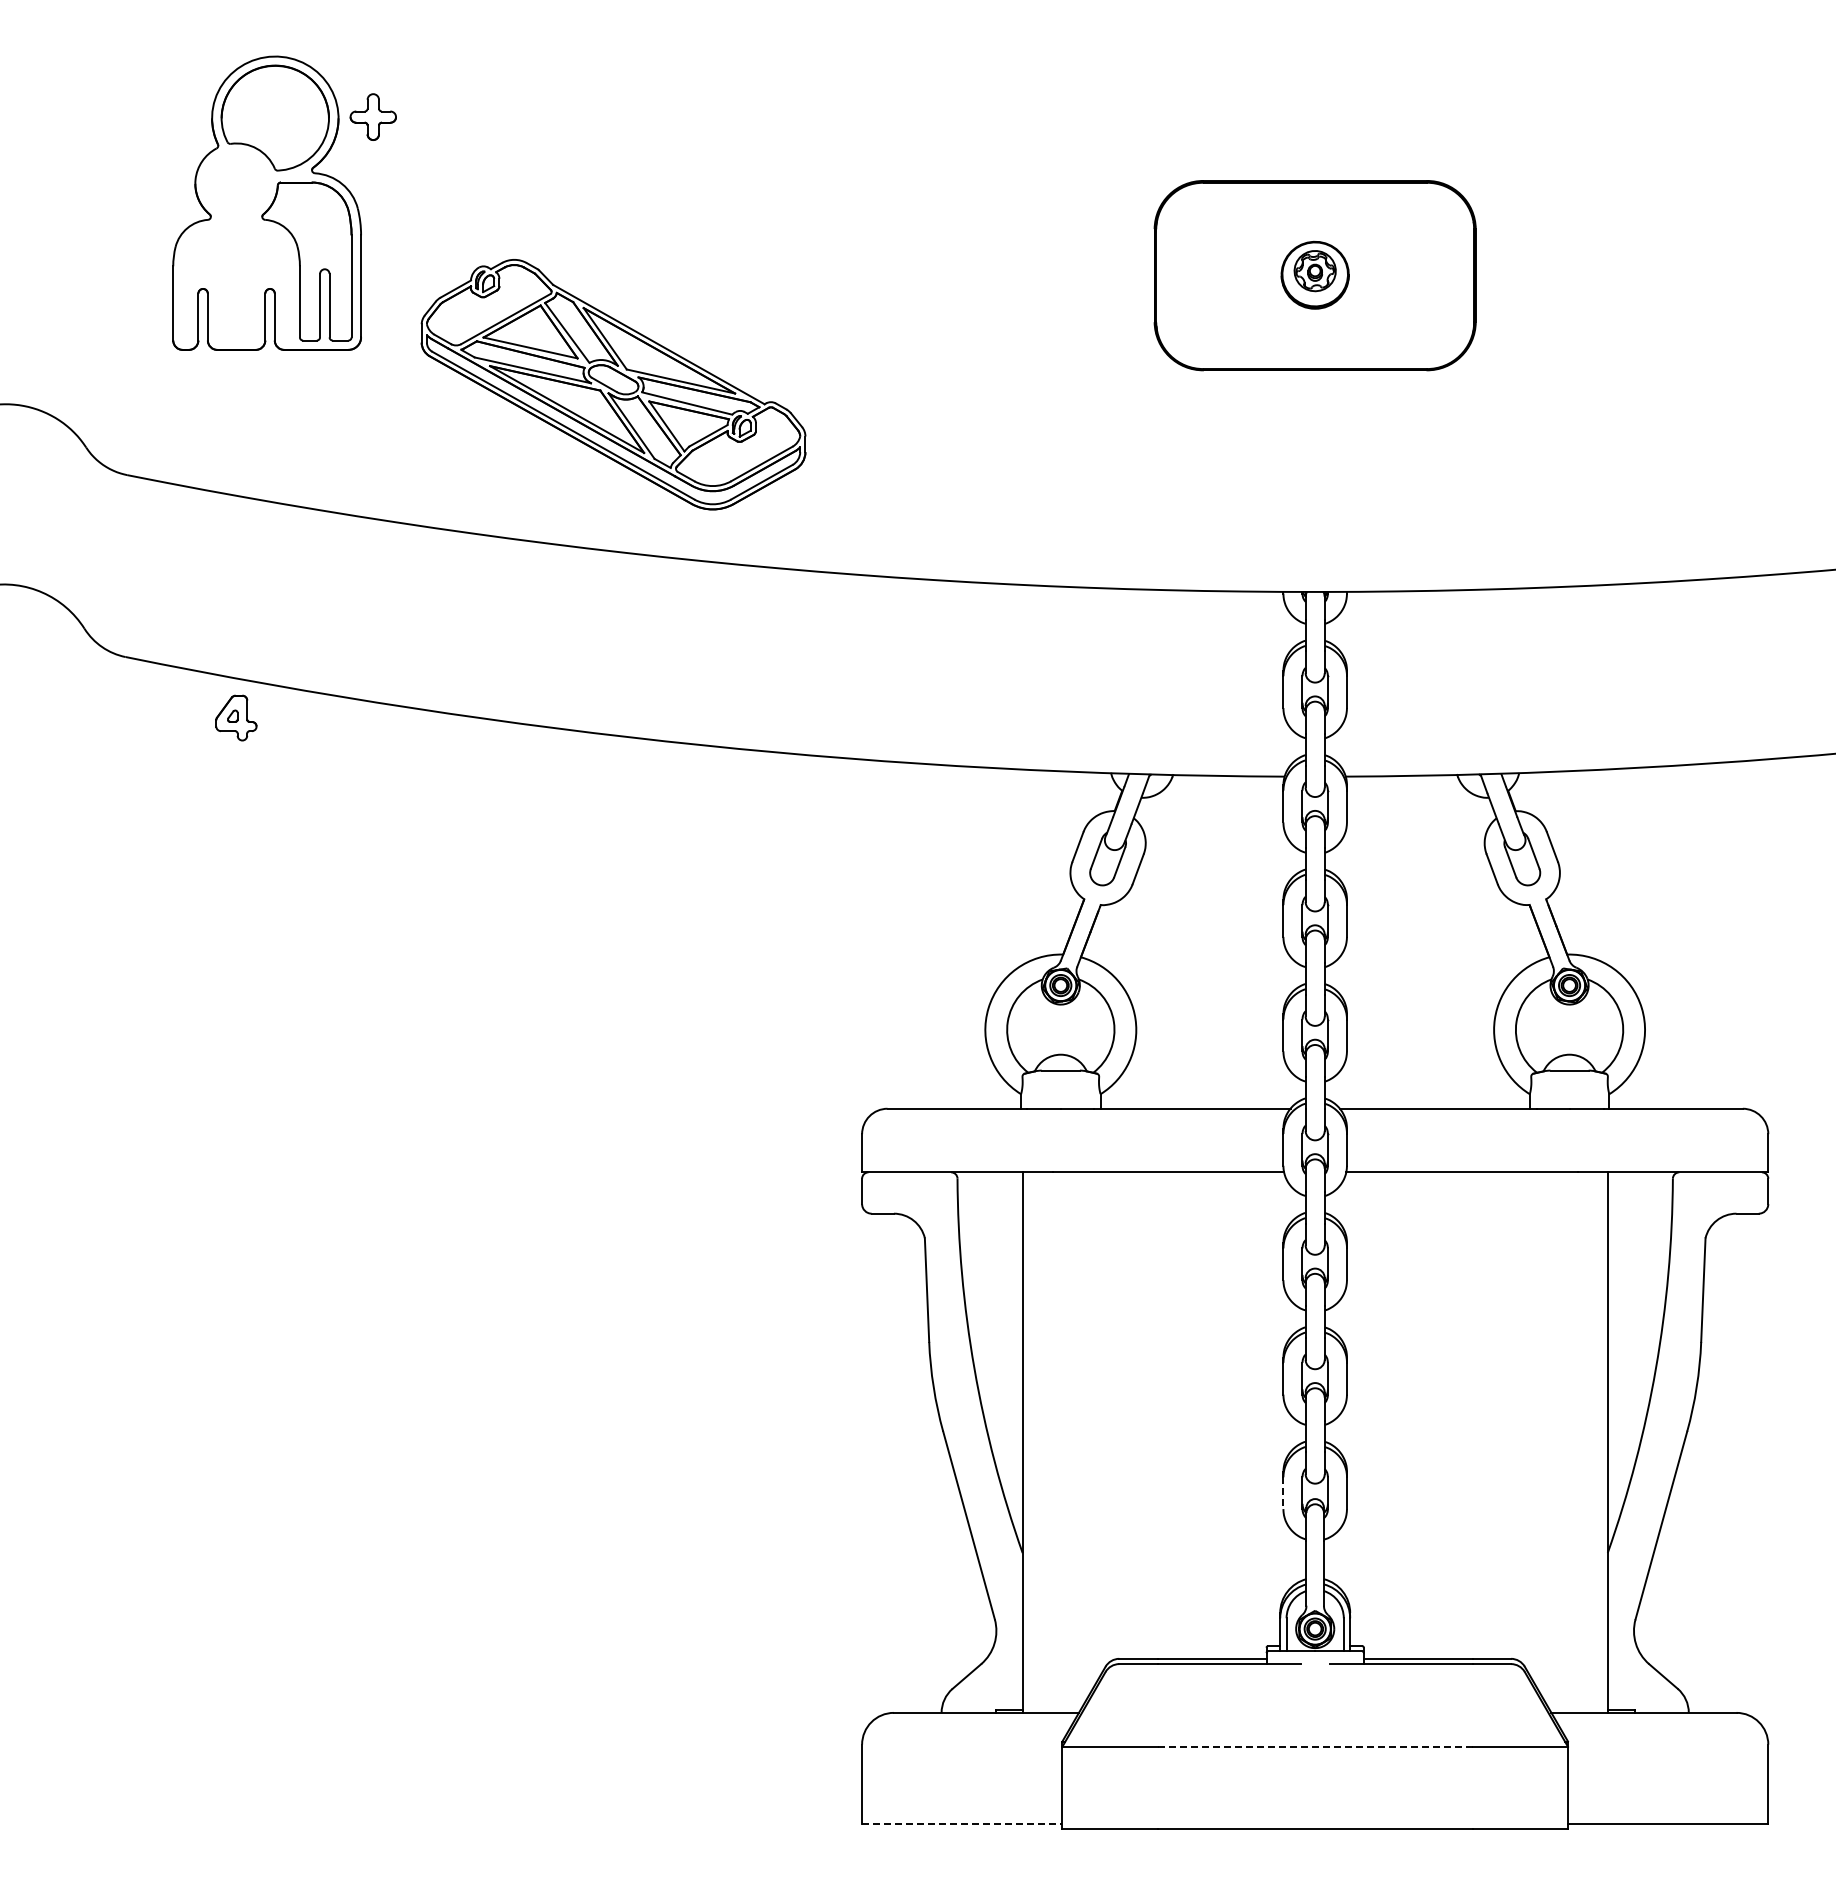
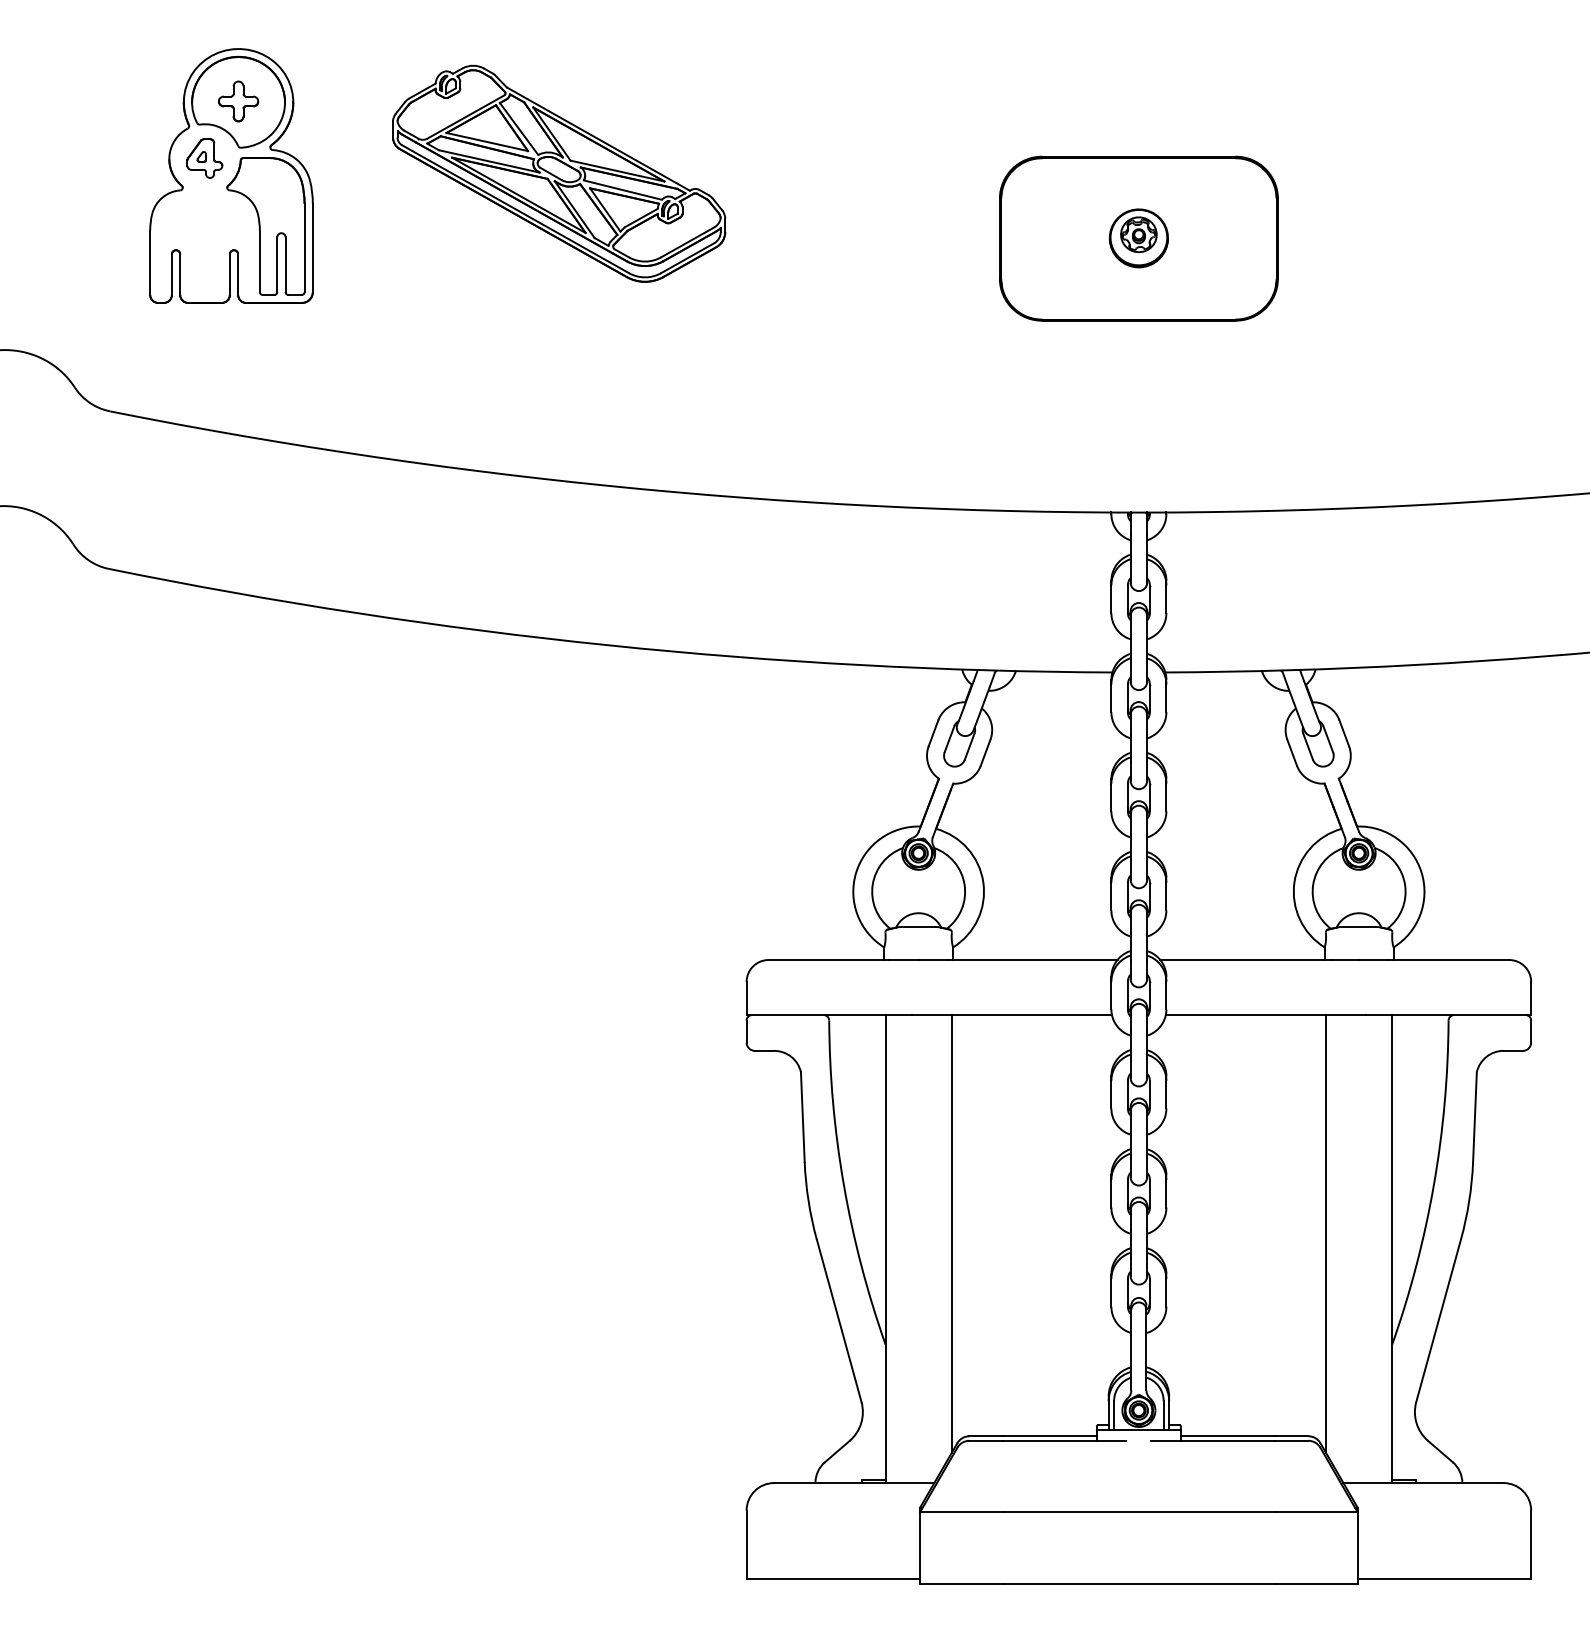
part: (372, 116) -> (237, 100), moved
part: (613, 384) -> (559, 173), moved
part: (236, 717) -> (204, 158), moved
line: (1098, 1425) -> (951, 1234), added
line: (1531, 1425) -> (1326, 1234), added
line: (1283, 1493) -> (1111, 1293), dashed -> solid
line: (1315, 1746) -> (1139, 1512), dashed -> solid
line: (962, 1824) -> (833, 1579), dashed -> solid

